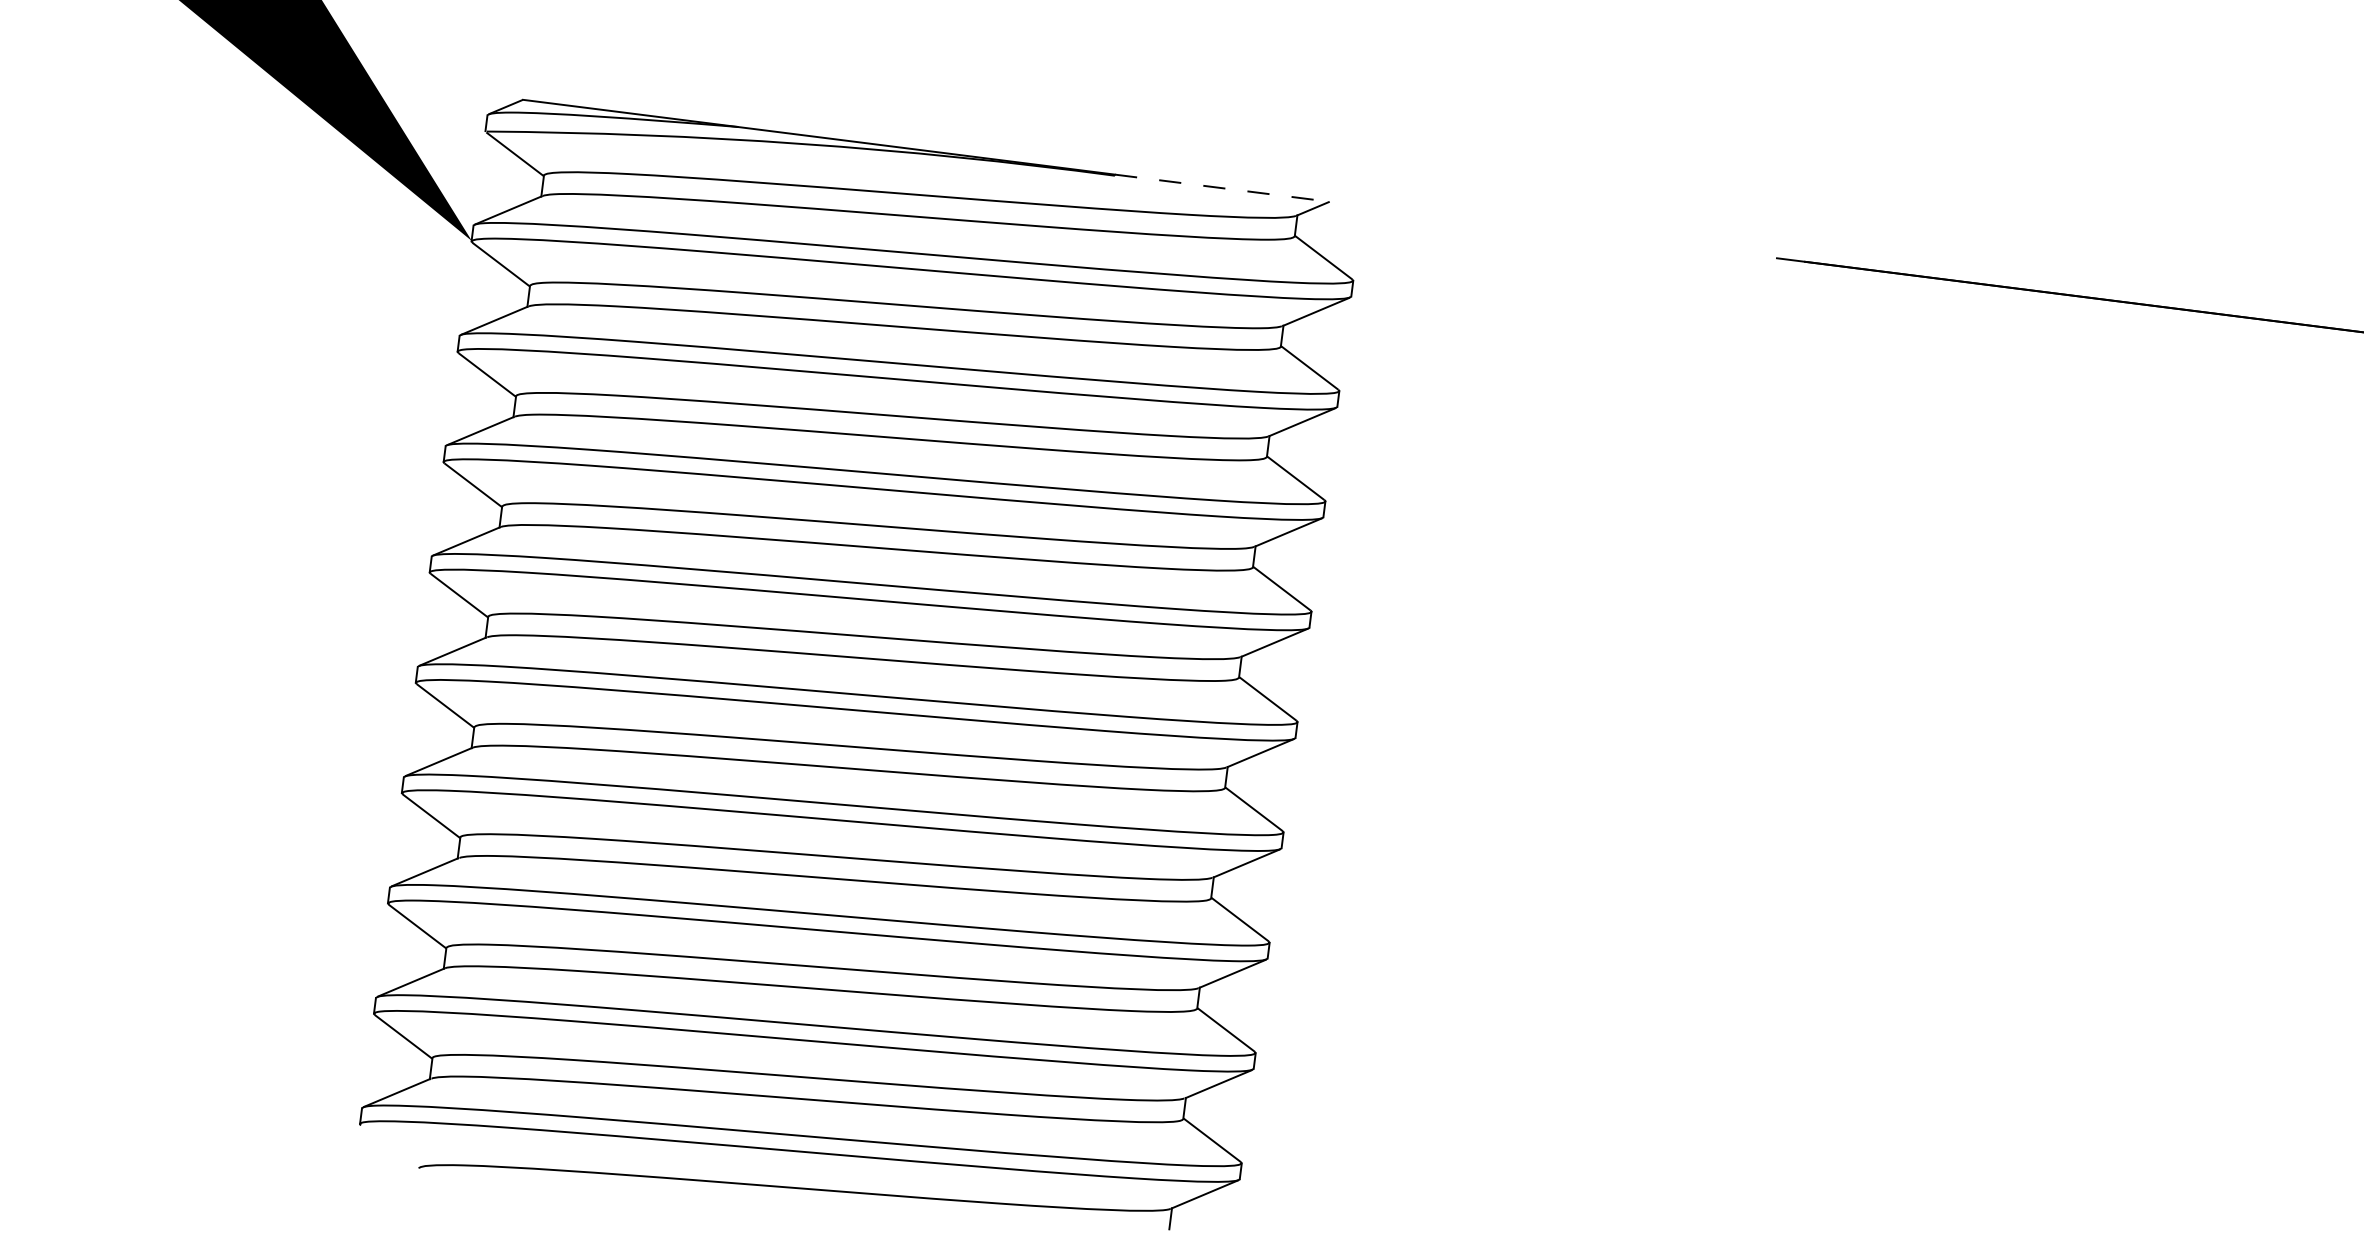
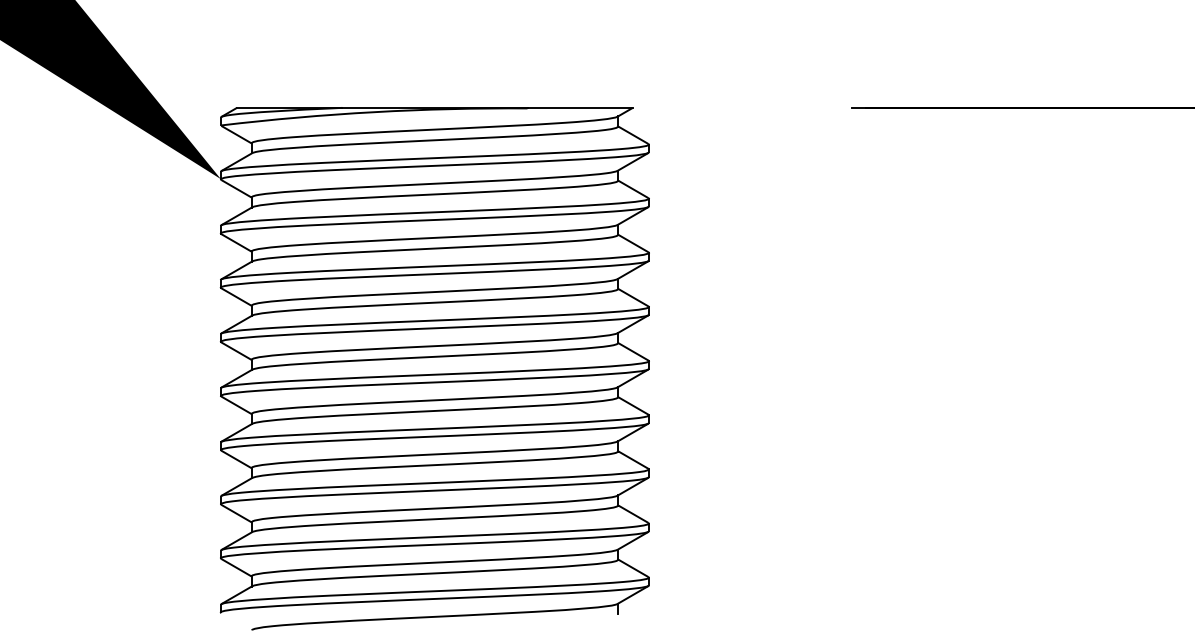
line: (1223, 187) -> (580, 107), dashed -> solid

